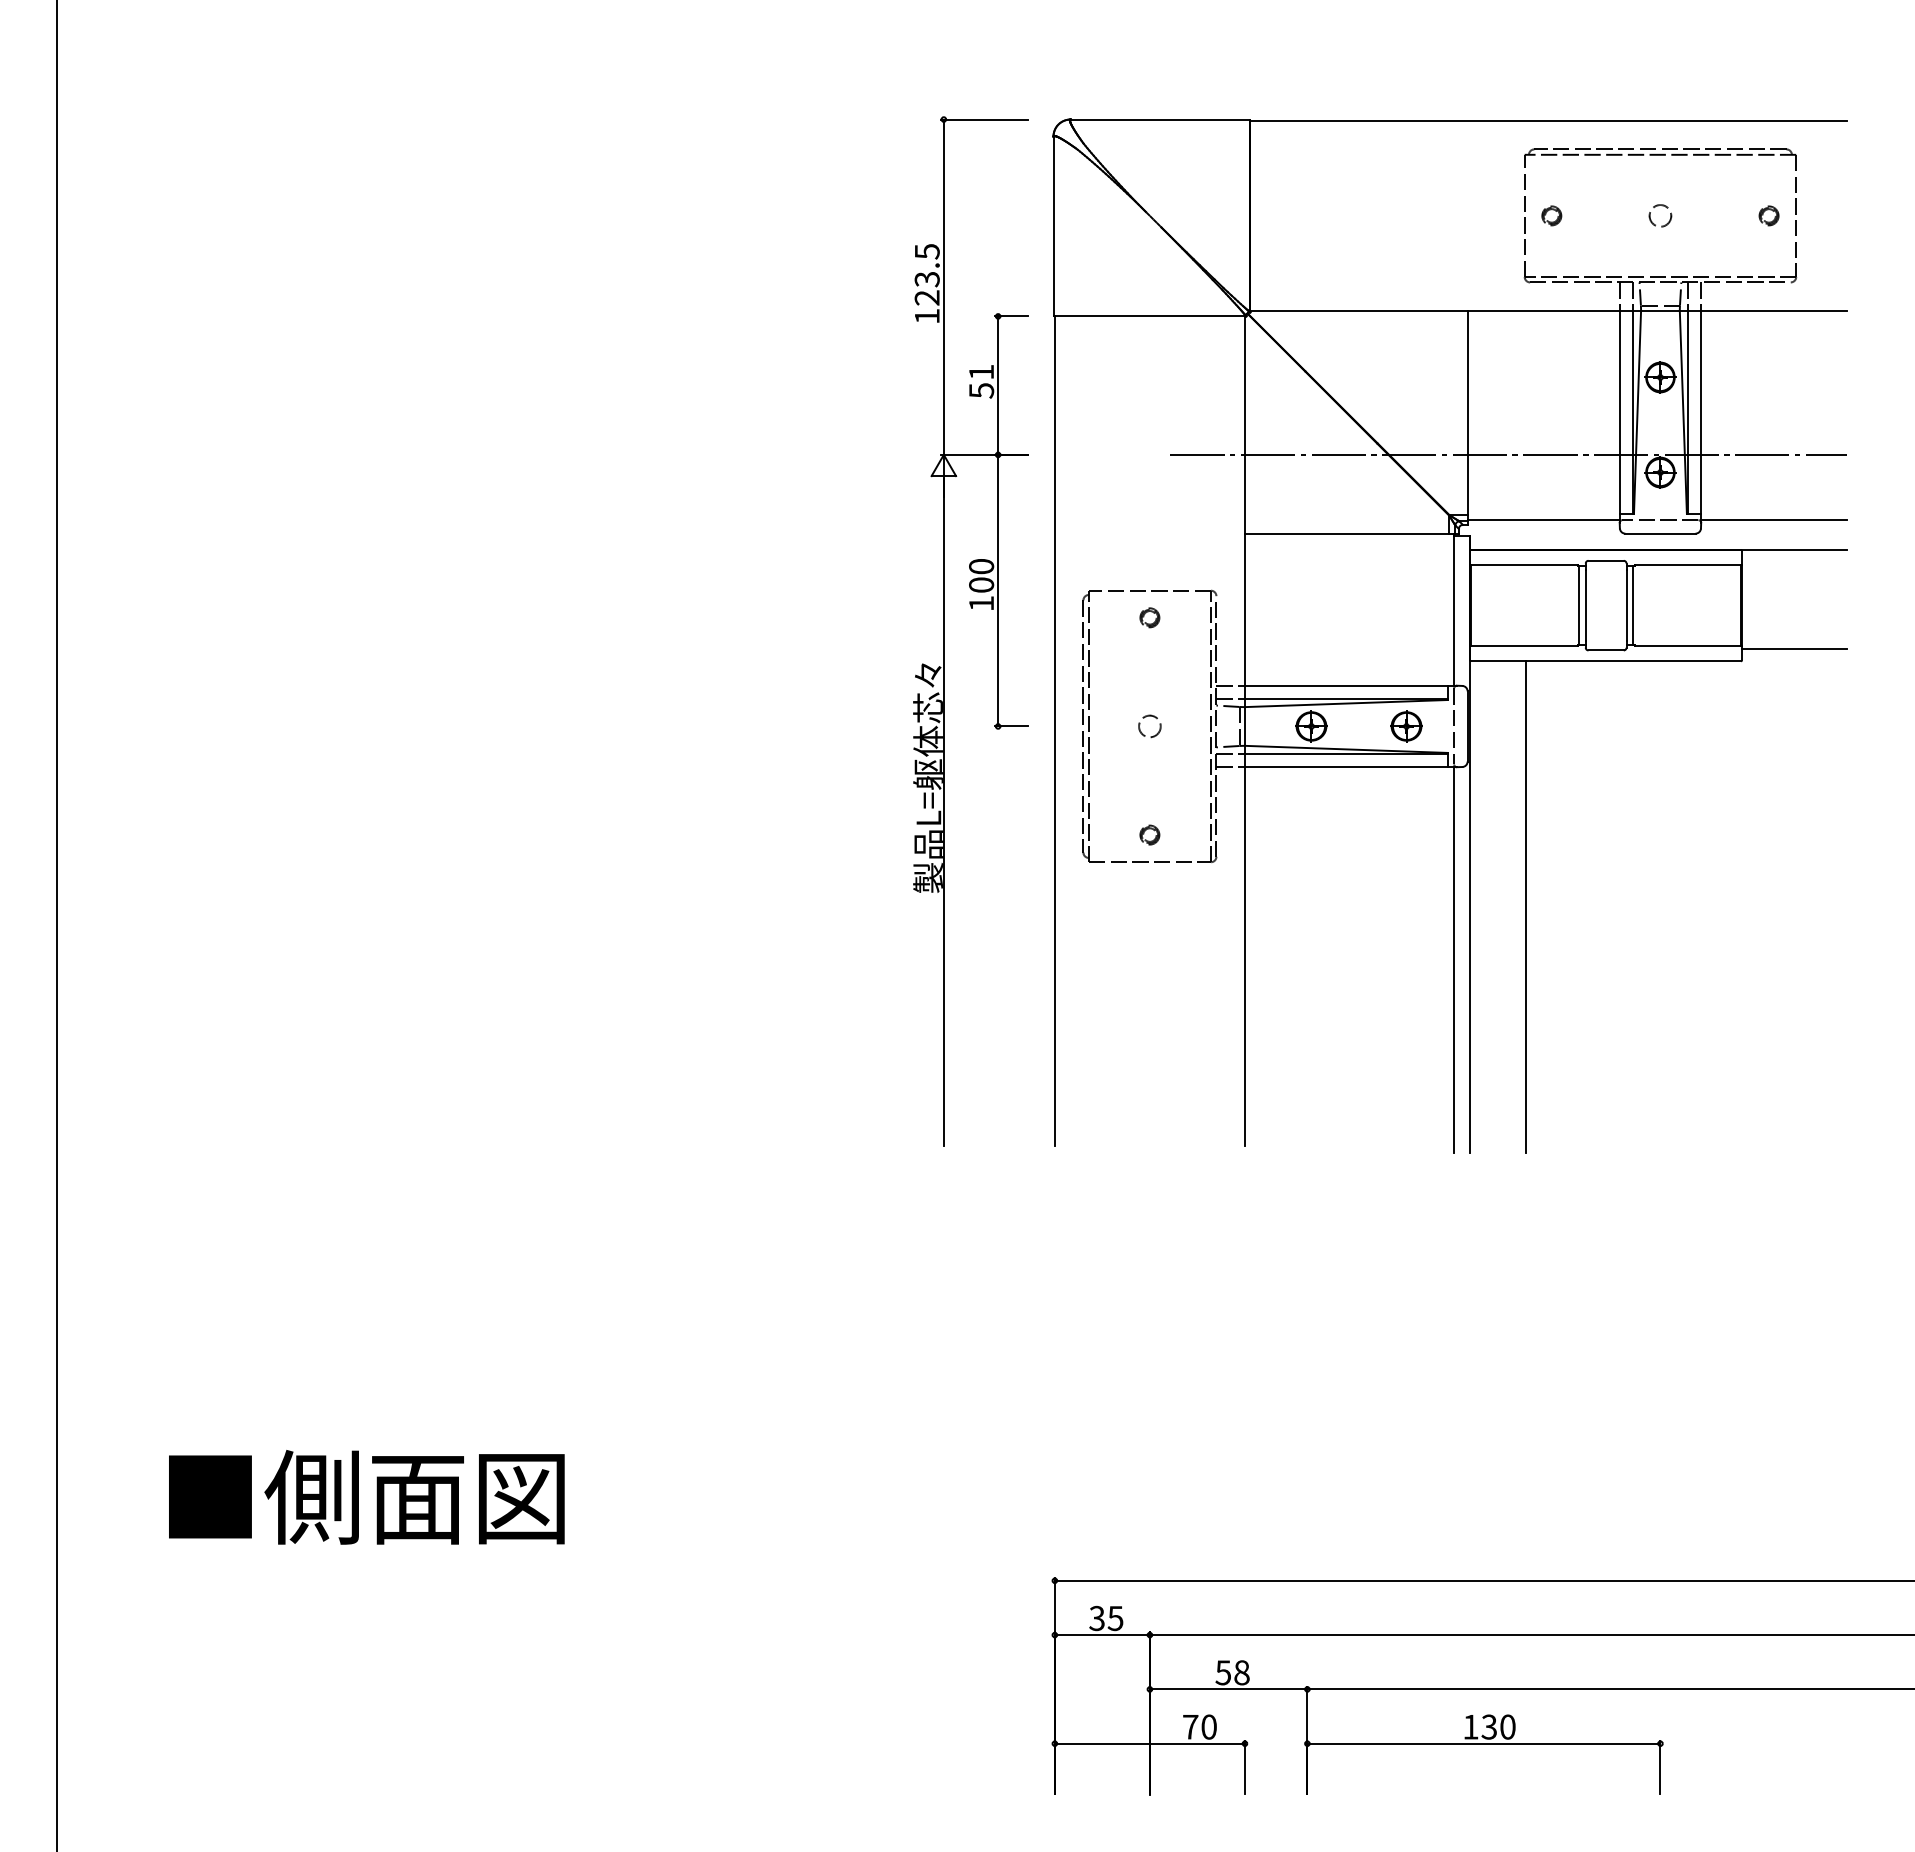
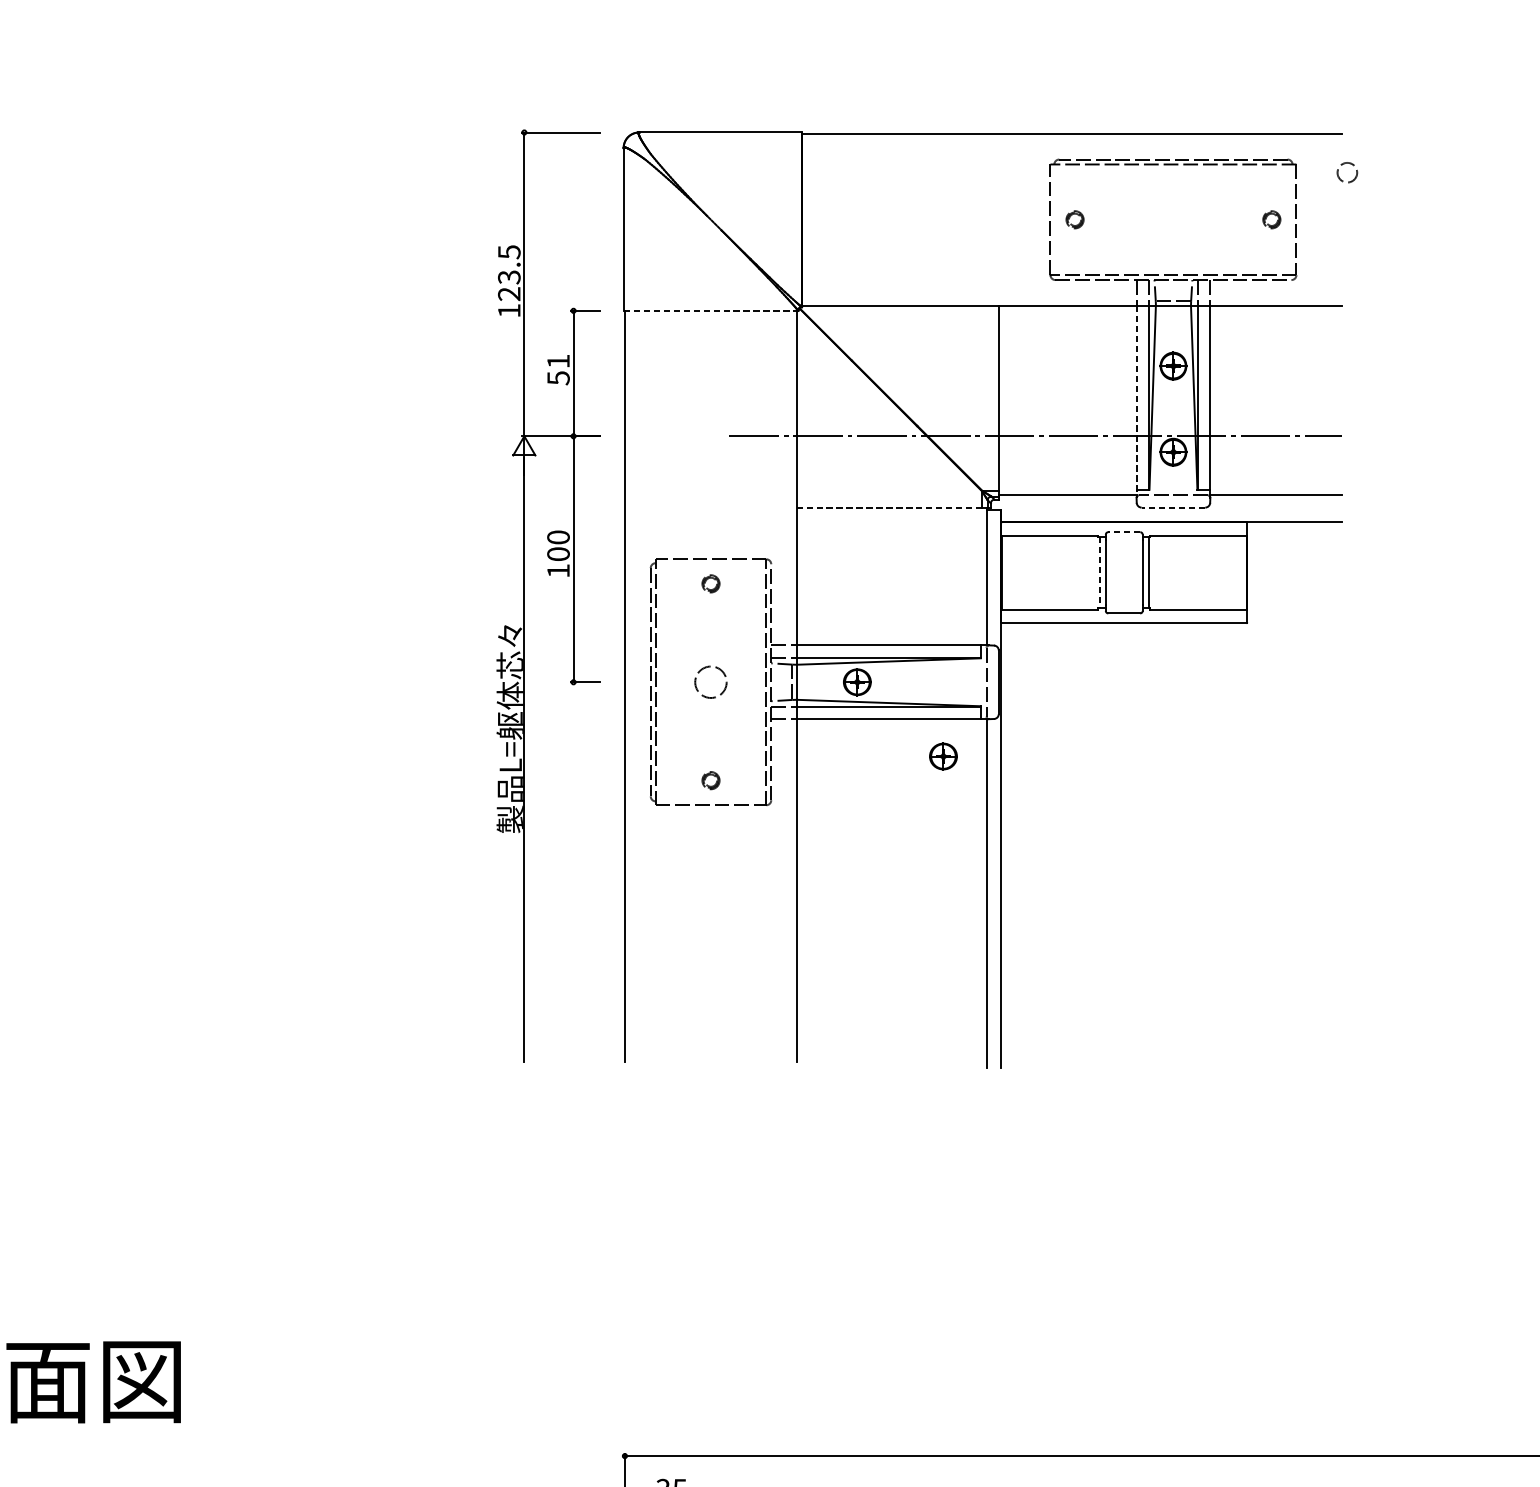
circle: (1660, 215) -> (1347, 172), moved
line: (1150, 316) -> (711, 310), solid -> dashed
line: (1619, 416) -> (1136, 401), solid -> dashed
line: (1346, 533) -> (889, 507), solid -> dashed
line: (1659, 533) -> (1172, 507), solid -> dashed
line: (1606, 560) -> (1124, 531), solid -> dashed
line: (1578, 606) -> (1099, 573), solid -> dashed
line: (1793, 649) -> (1293, 612), removed
circle: (1149, 726) -> (710, 682), size x1.6
part: (1406, 726) -> (943, 756), moved
line: (1526, 906) -> (1052, 845), removed

